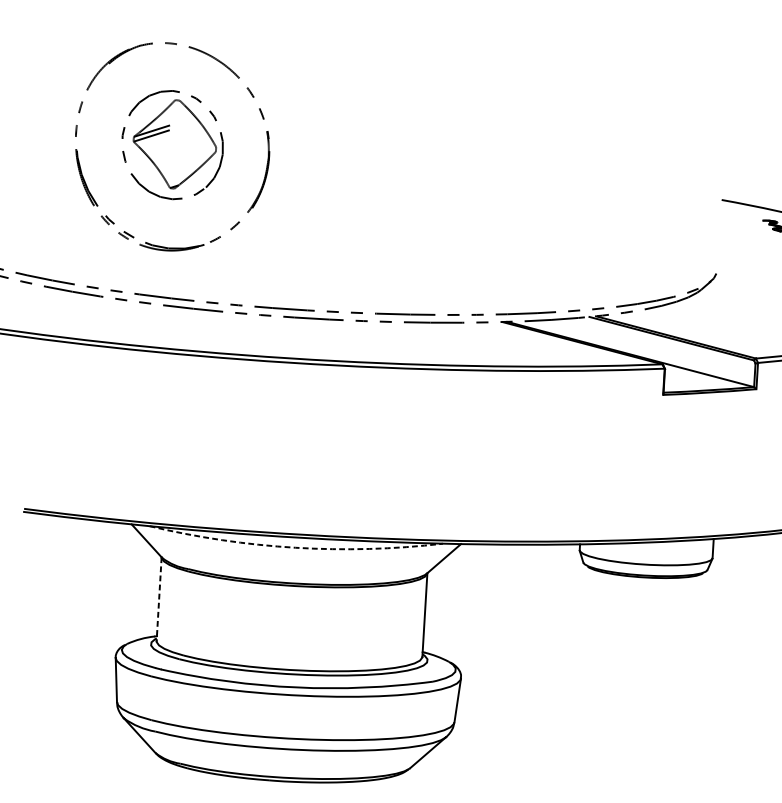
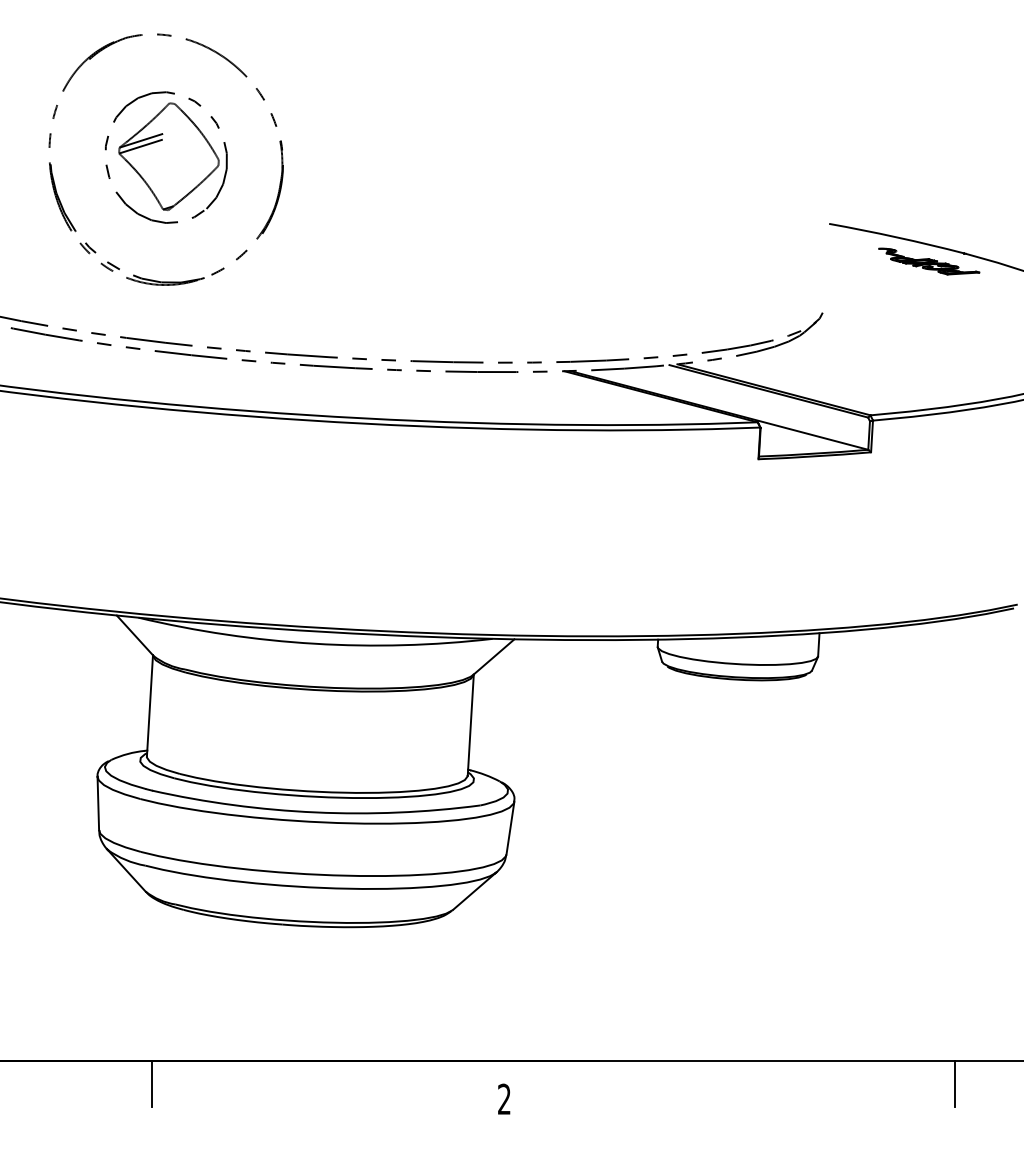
arc: (295, 547) -> (314, 643), dashed -> solid
line: (158, 598) -> (149, 705), dashed -> solid

